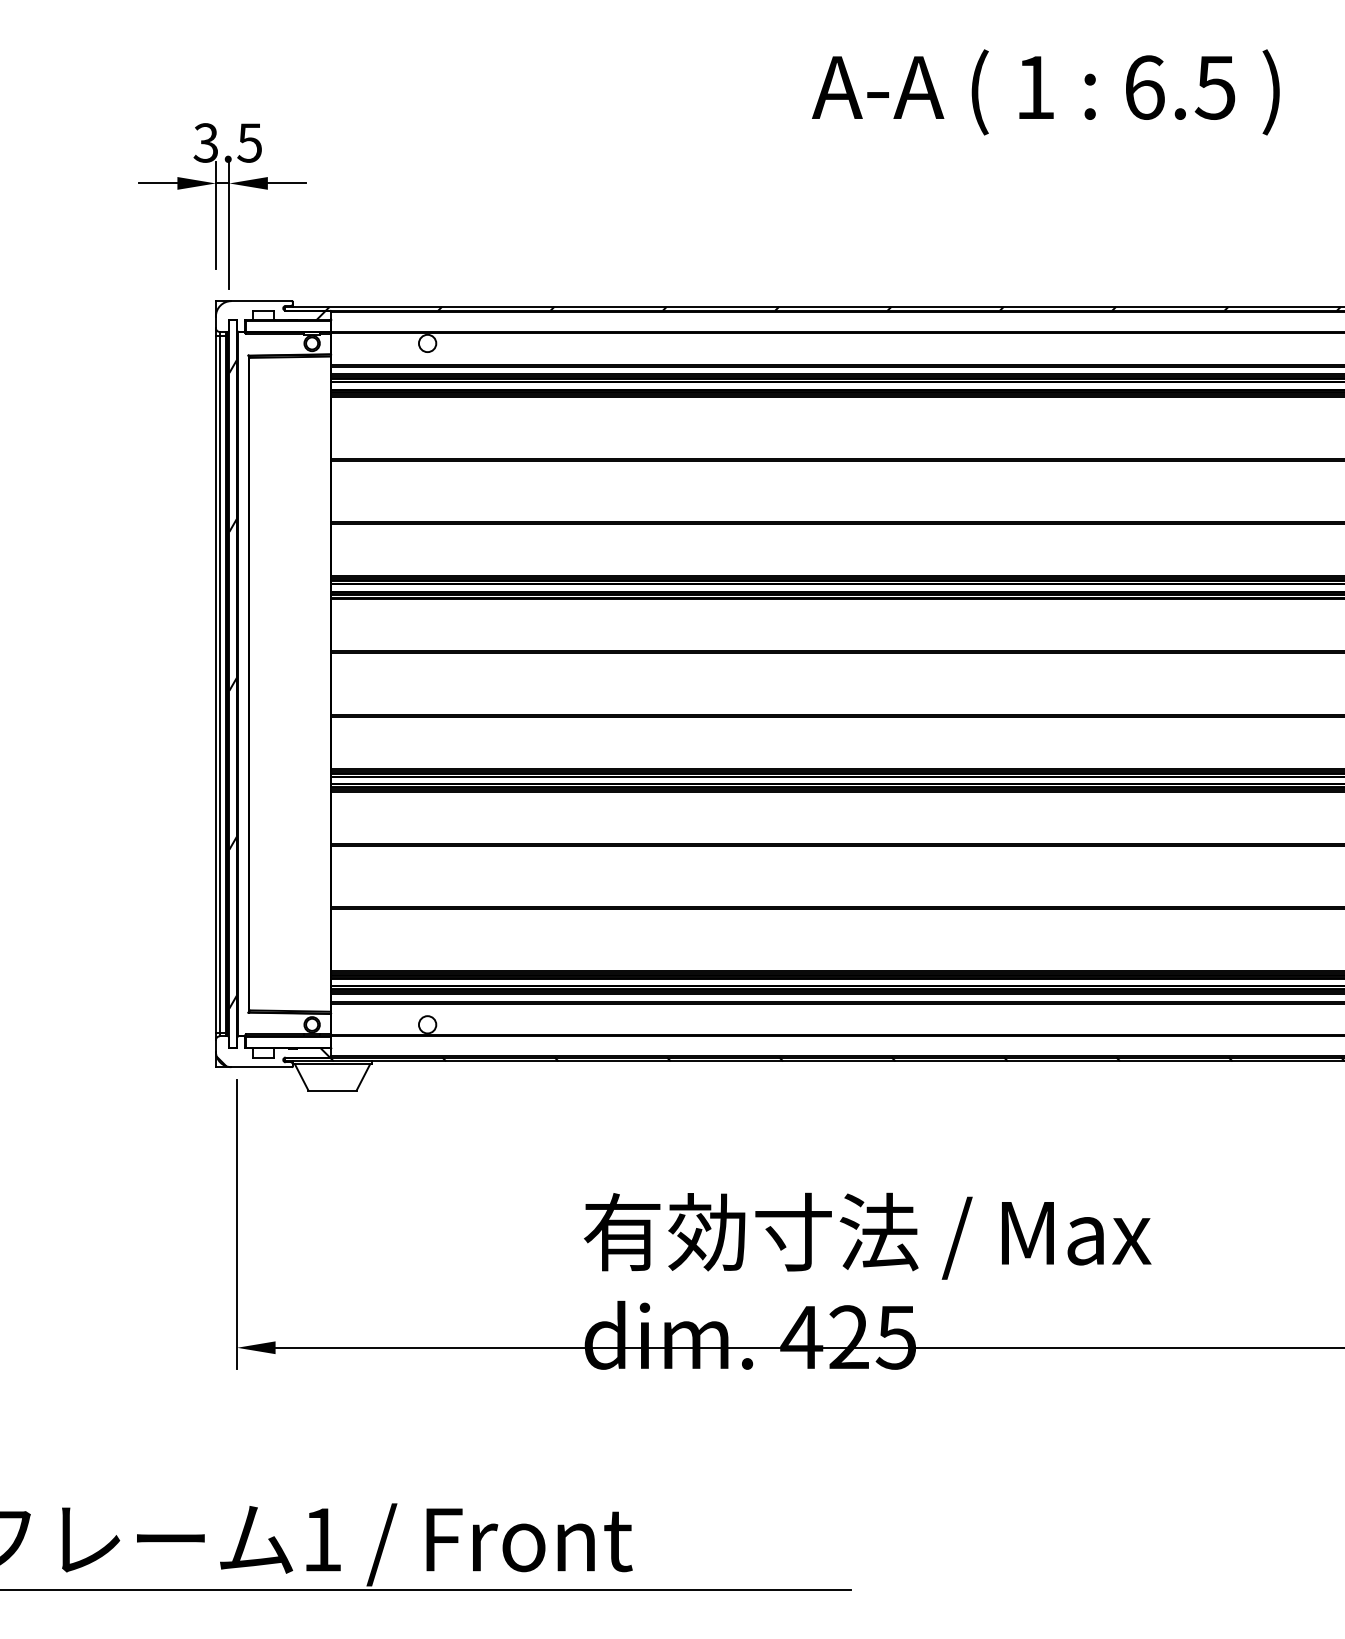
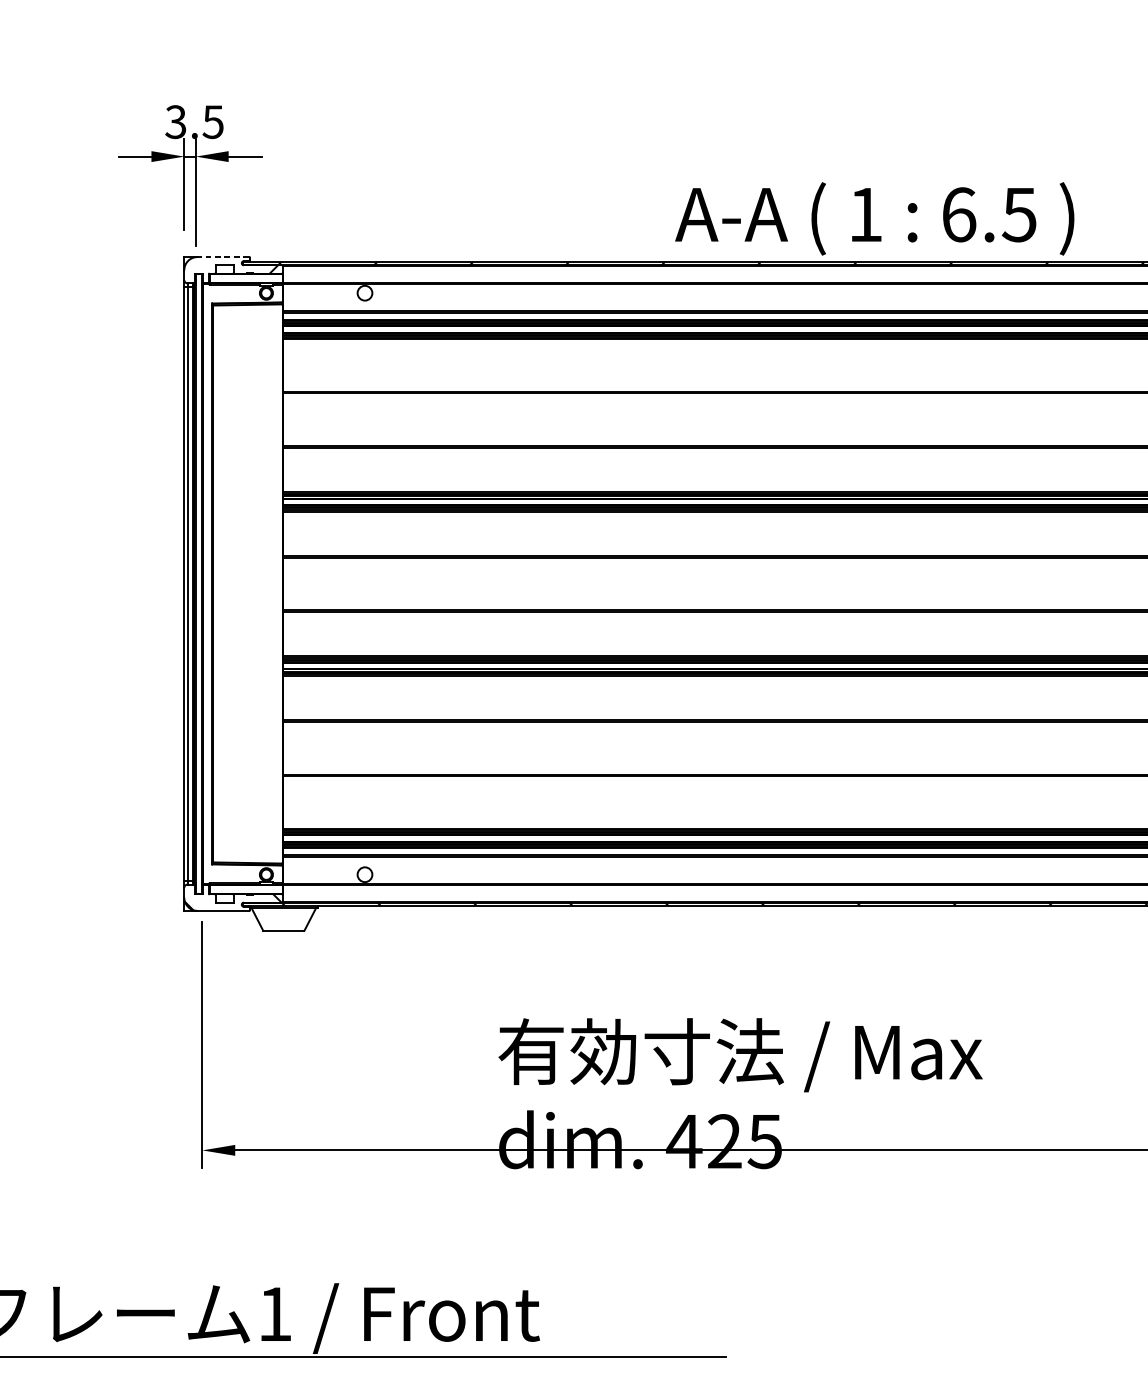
text: (1045, 92) -> (874, 218), moved
line: (261, 301) -> (223, 257), solid -> dashed
hatch: (233, 683) -> (199, 583), removed

